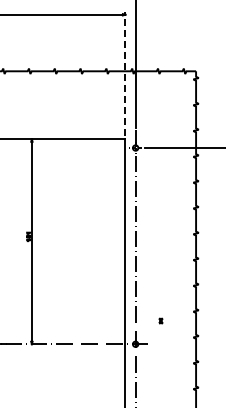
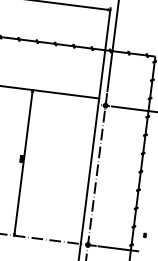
line: (125, 73) -> (105, 51), dashed -> solid
part: (160, 320) -> (144, 234), moved
line: (178, 344) -> (118, 248), added

